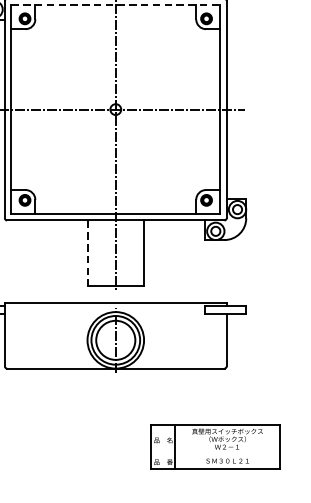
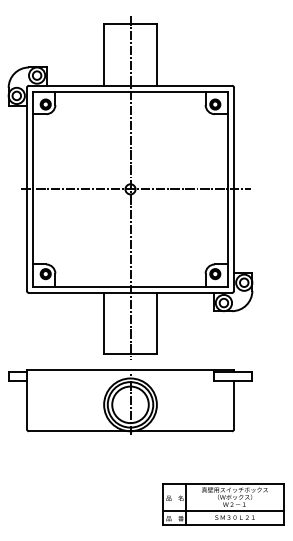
line: (116, 4) -> (131, 91), dashed -> solid
line: (87, 253) -> (104, 323), dashed -> solid
line: (215, 453) -> (223, 510), added

